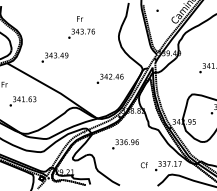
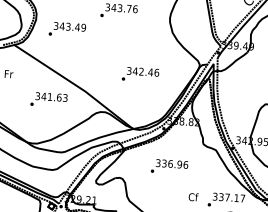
text: (54, 57) -> (66, 29), moved
text: (109, 78) -> (139, 74), moved
text: (22, 101) -> (48, 99), moved

